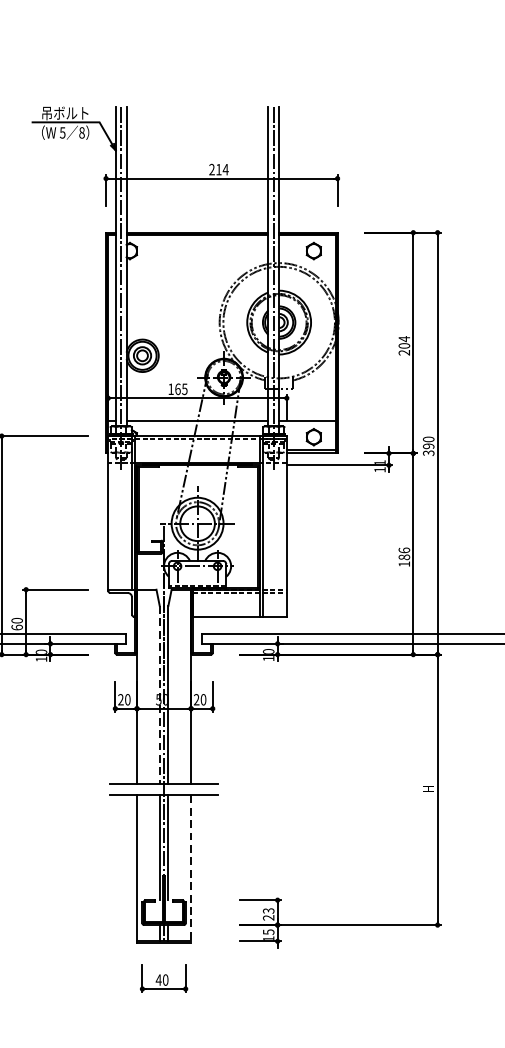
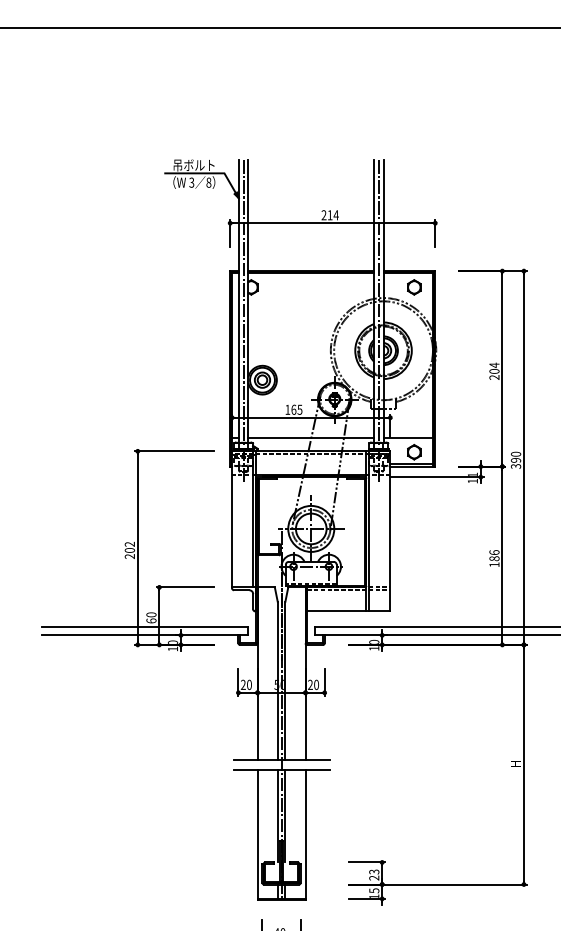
text: (62, 131) -> (191, 181), 5 -> 3
line: (159, 695) -> (277, 681), dashed -> solid
line: (191, 869) -> (305, 835), dashed -> solid

